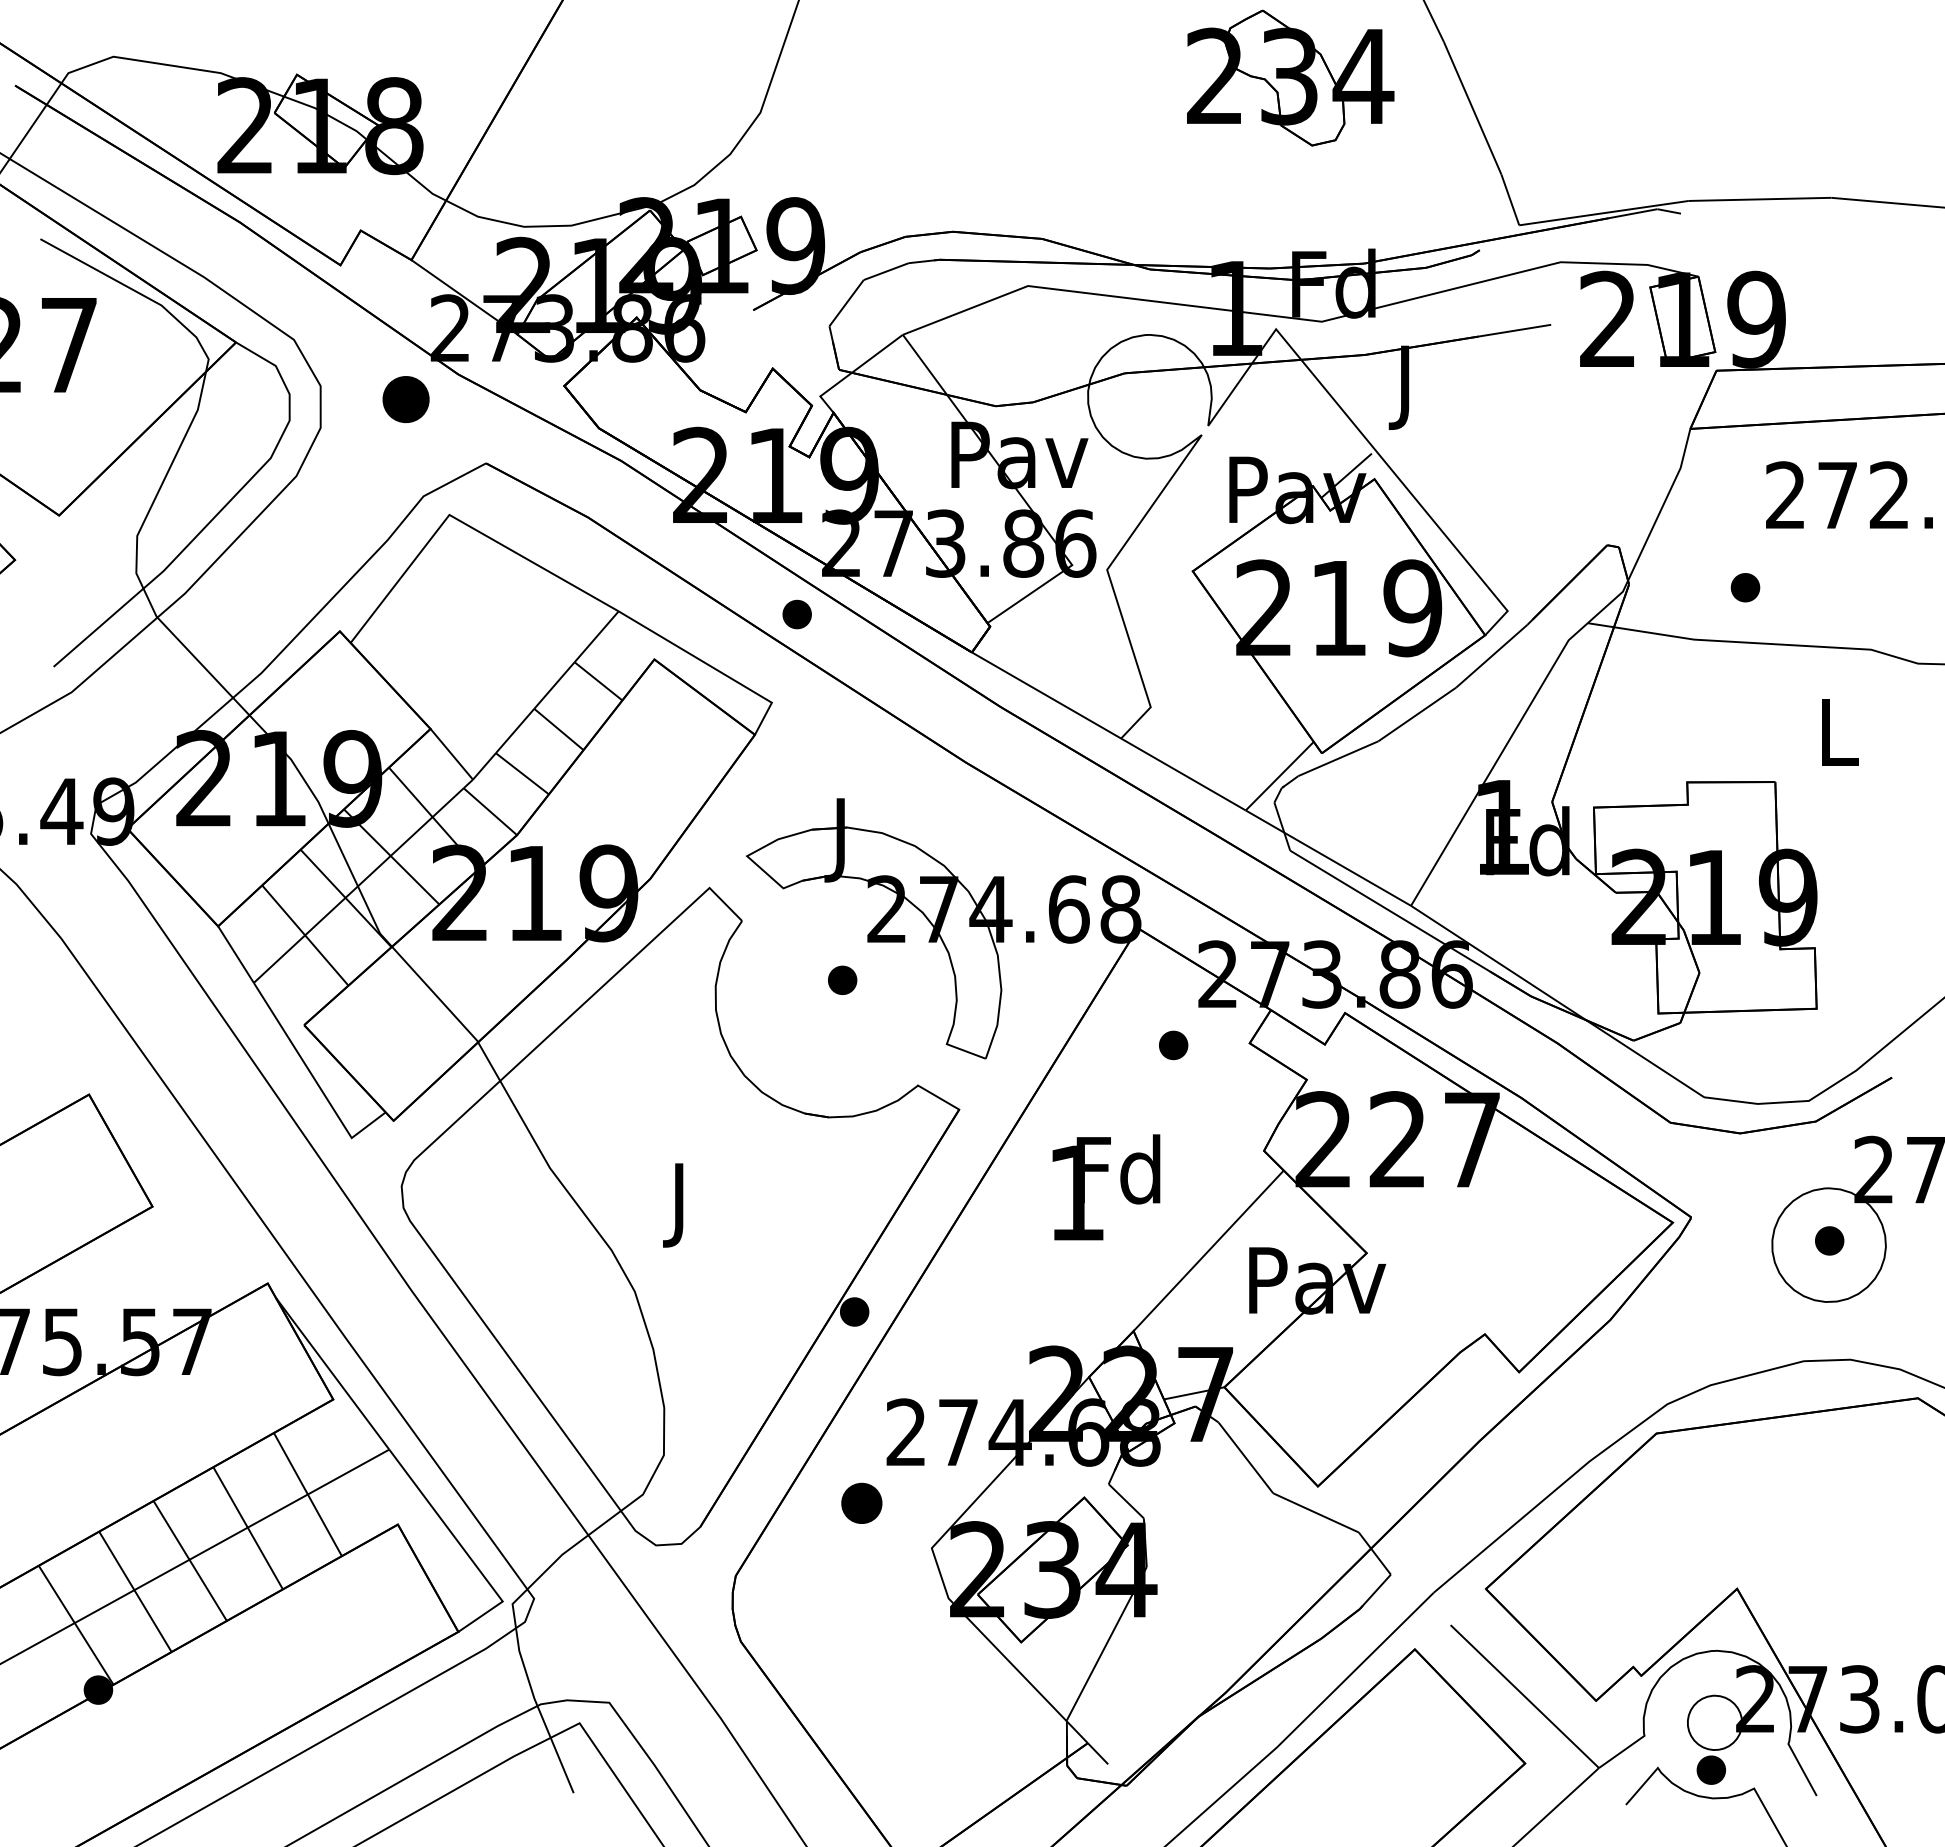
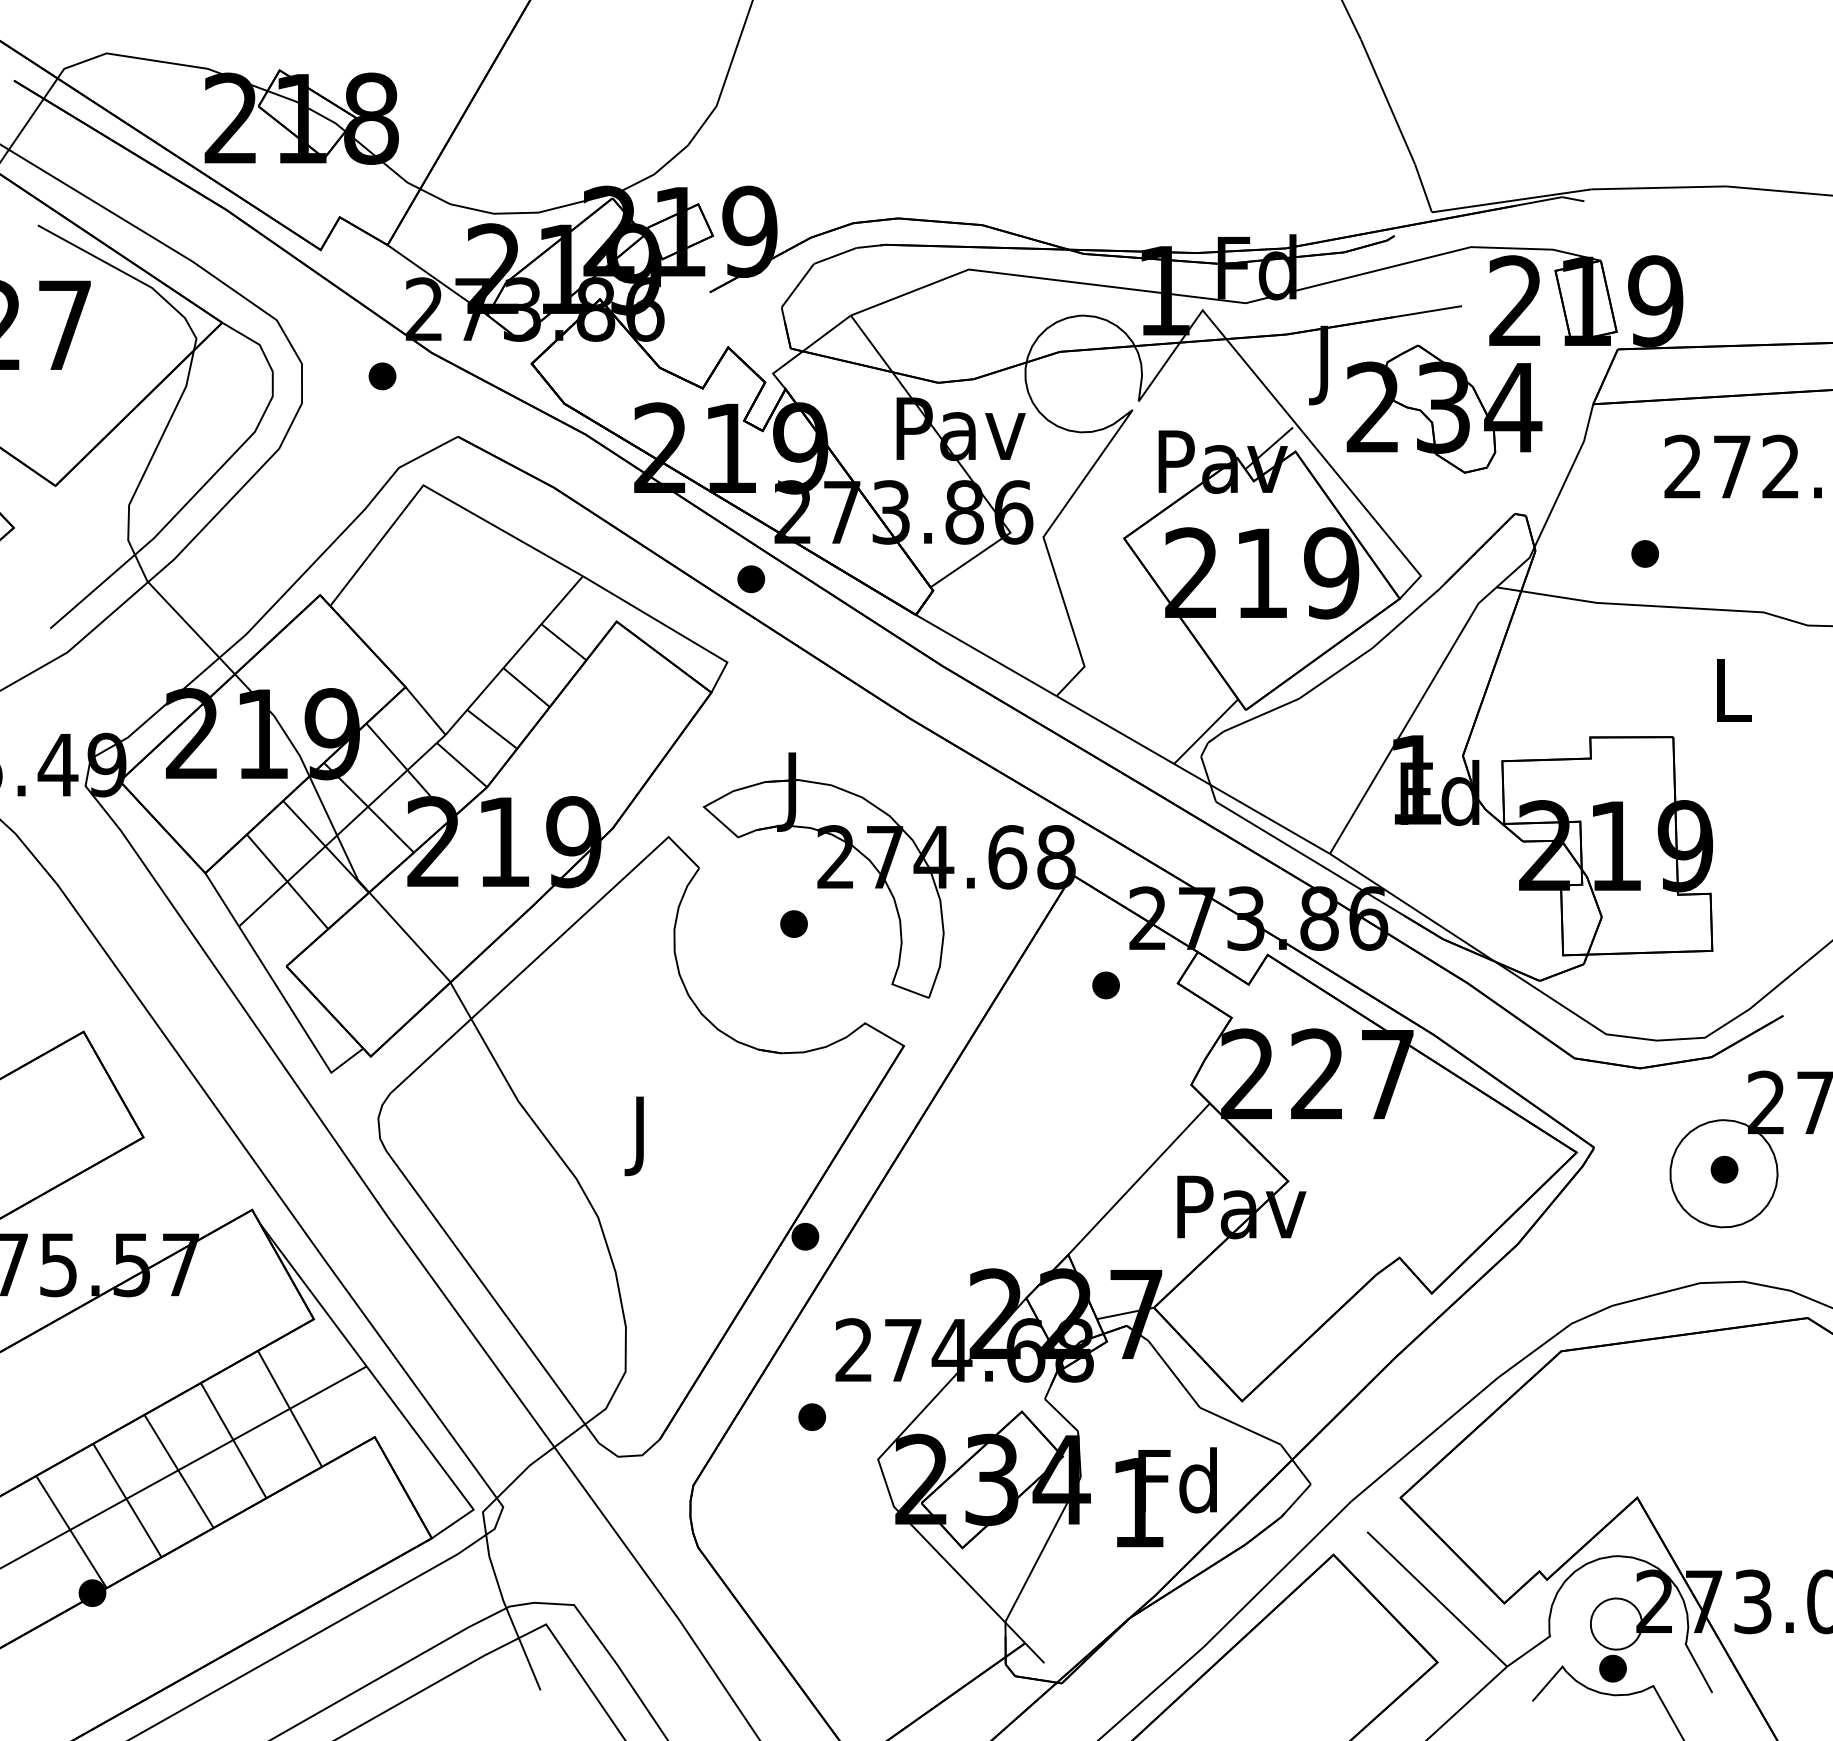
part: (1290, 77) -> (1444, 408), moved
part: (405, 398) -> (381, 375), size x0.62
text: (1106, 1187) -> (1166, 1497), moved
part: (861, 1503) -> (811, 1417), size x0.71

